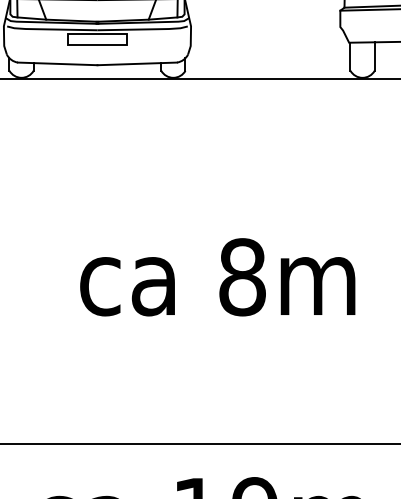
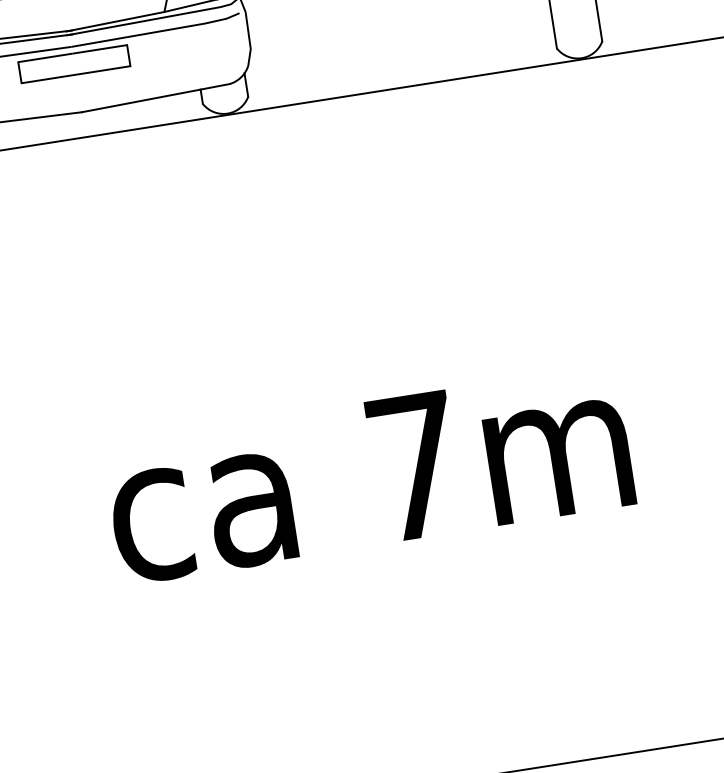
text: (242, 277) -> (415, 466), 8m -> 7m

